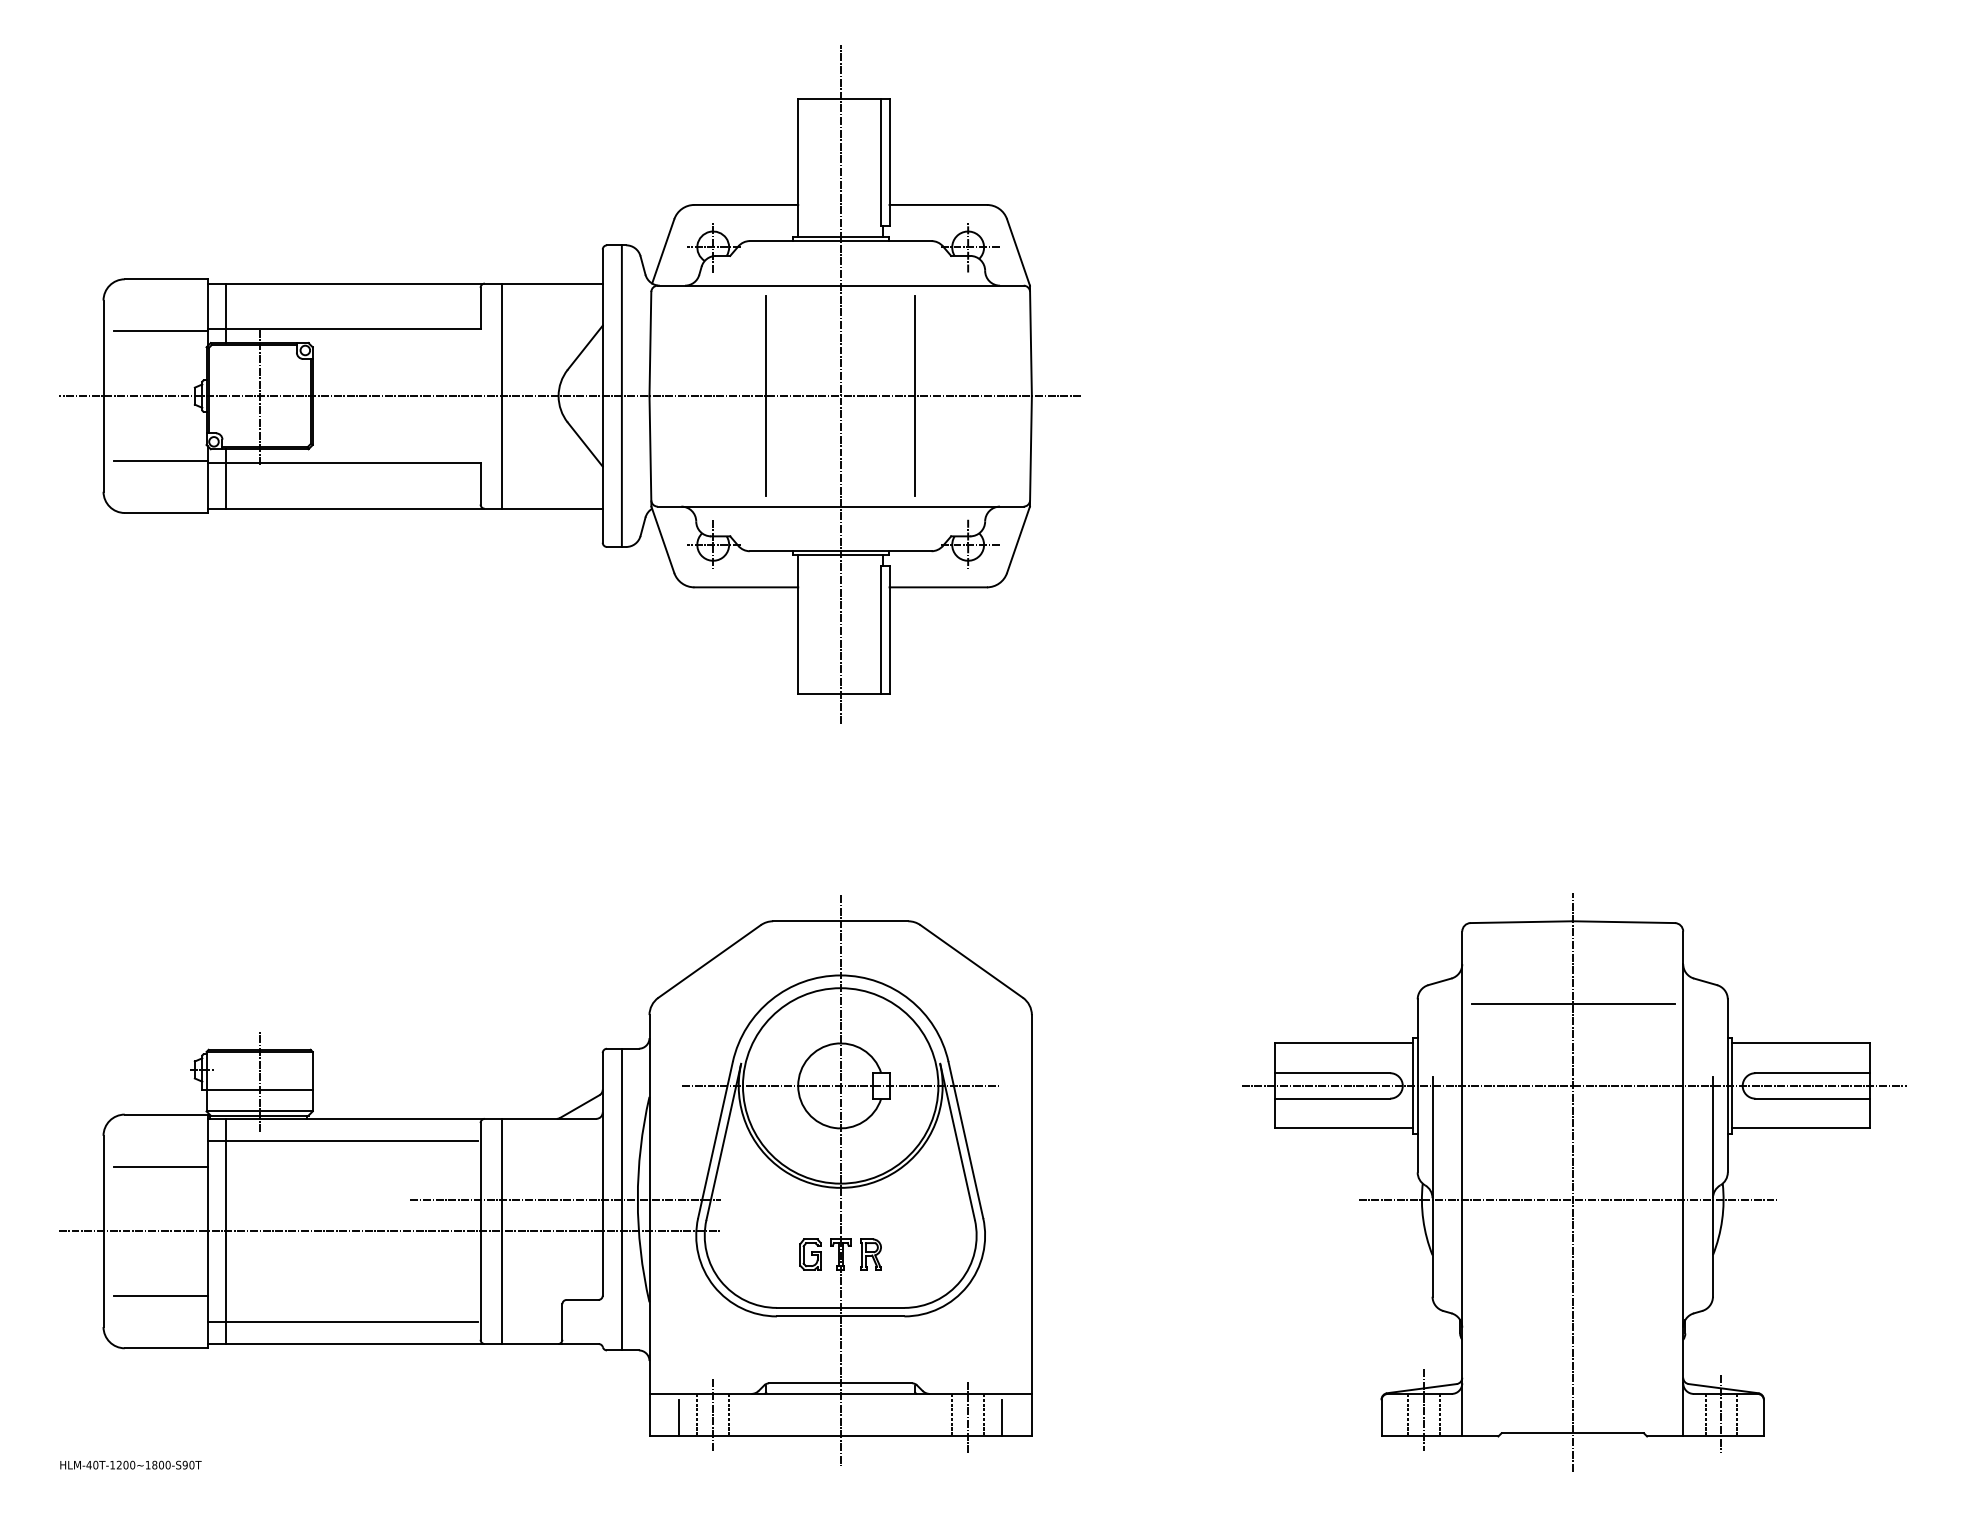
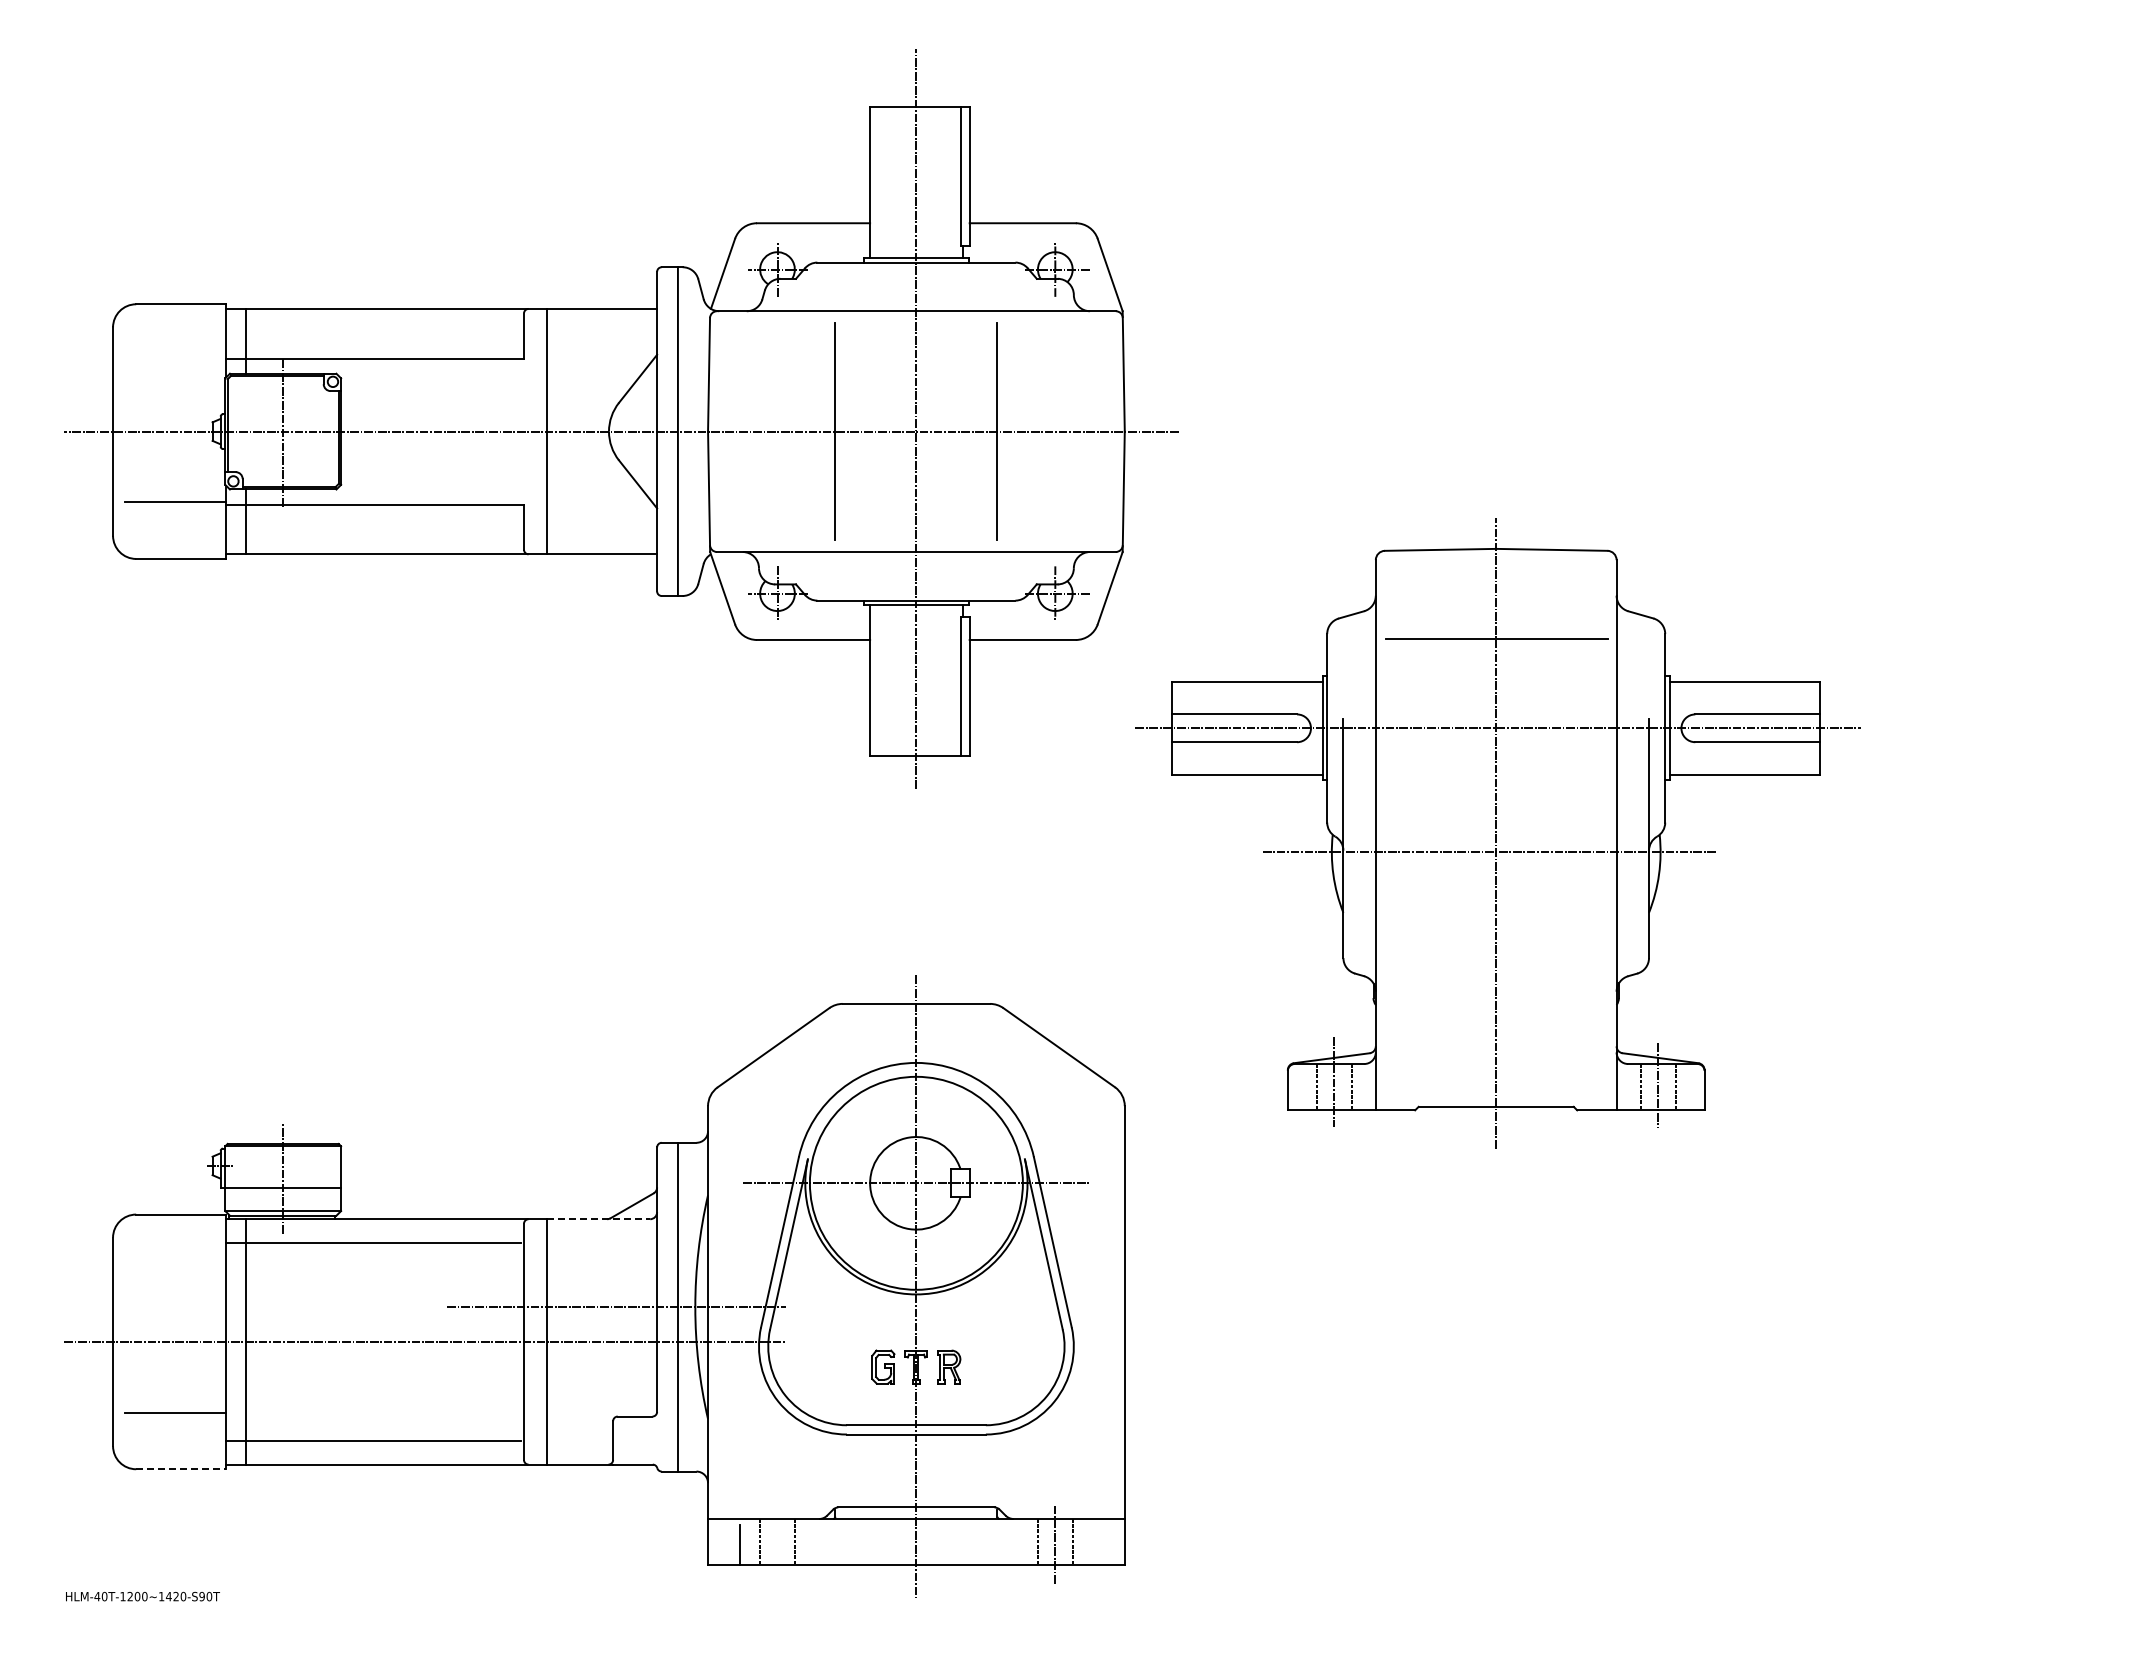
line: (160, 331) -> (175, 361), removed
line: (548, 1119) -> (598, 1219), solid -> dashed
line: (160, 1166) -> (175, 1271), removed
part: (1573, 1182) -> (1497, 833), moved
line: (166, 1348) -> (181, 1469), solid -> dashed
line: (713, 1415) -> (777, 1542), removed
line: (1002, 1418) -> (1092, 1545), removed
text: (157, 1465) -> (171, 1596), HLM-40T-1200~1800-S90T -> HLM-40T-1200~1420-S90T

